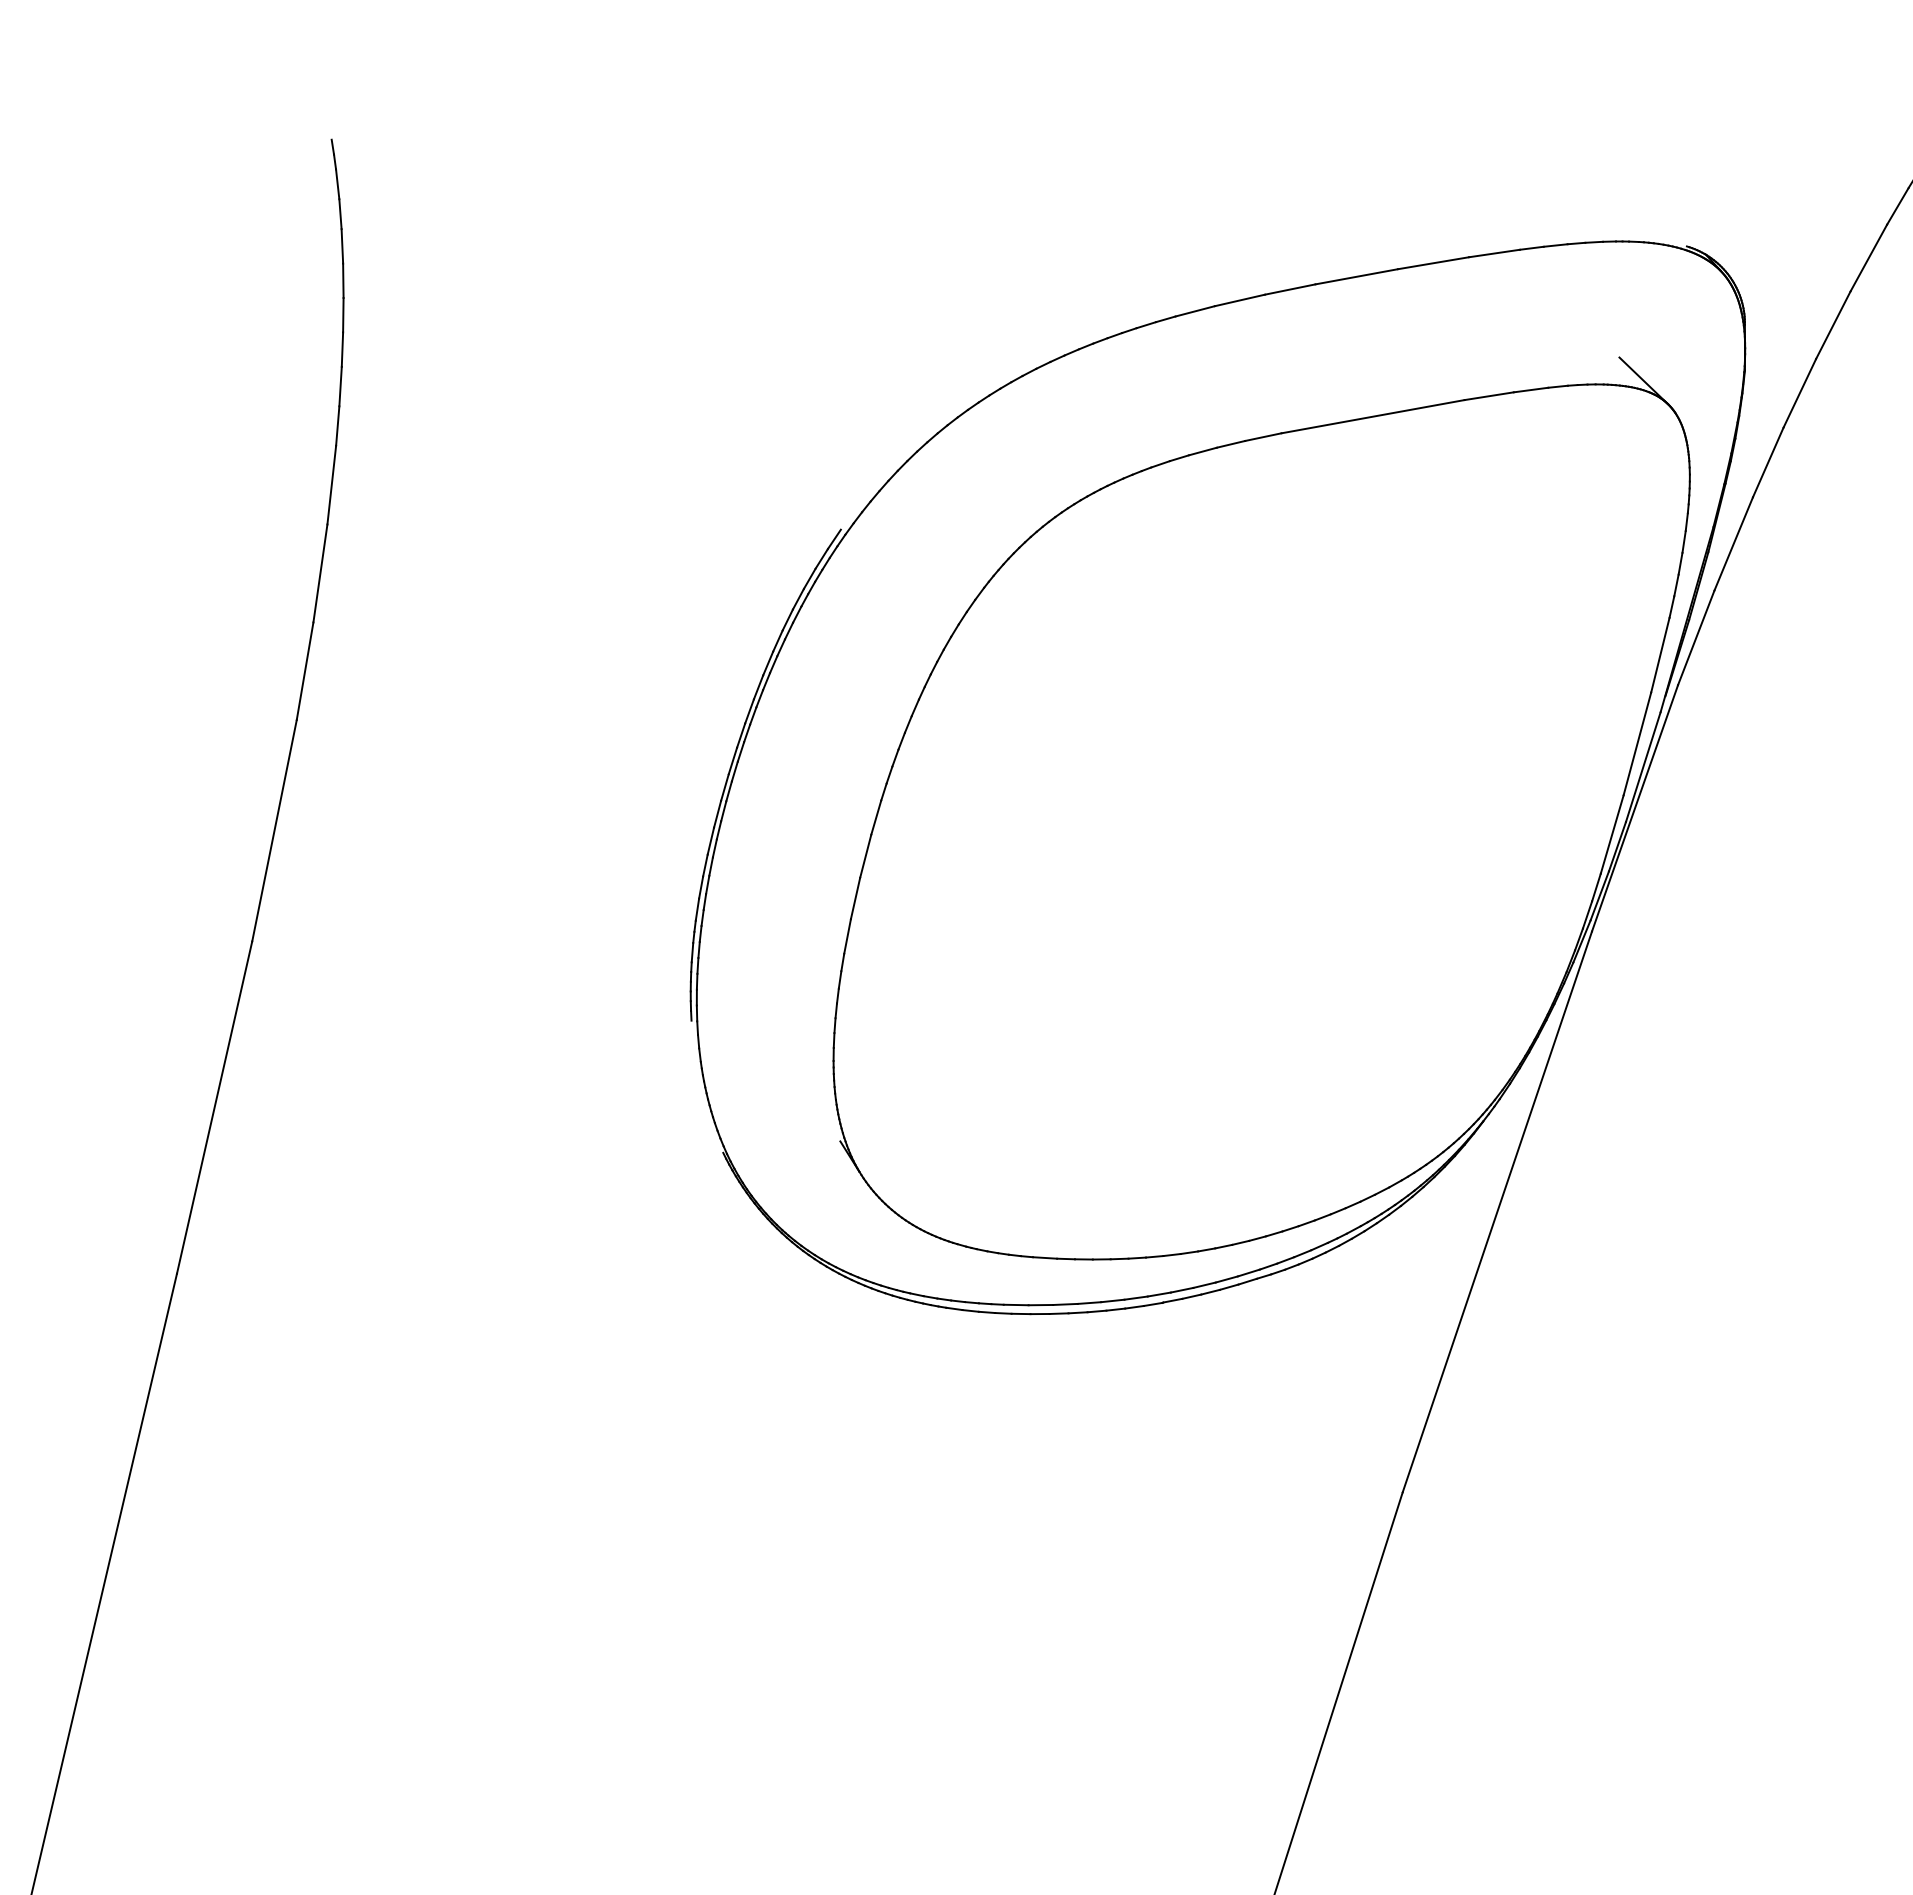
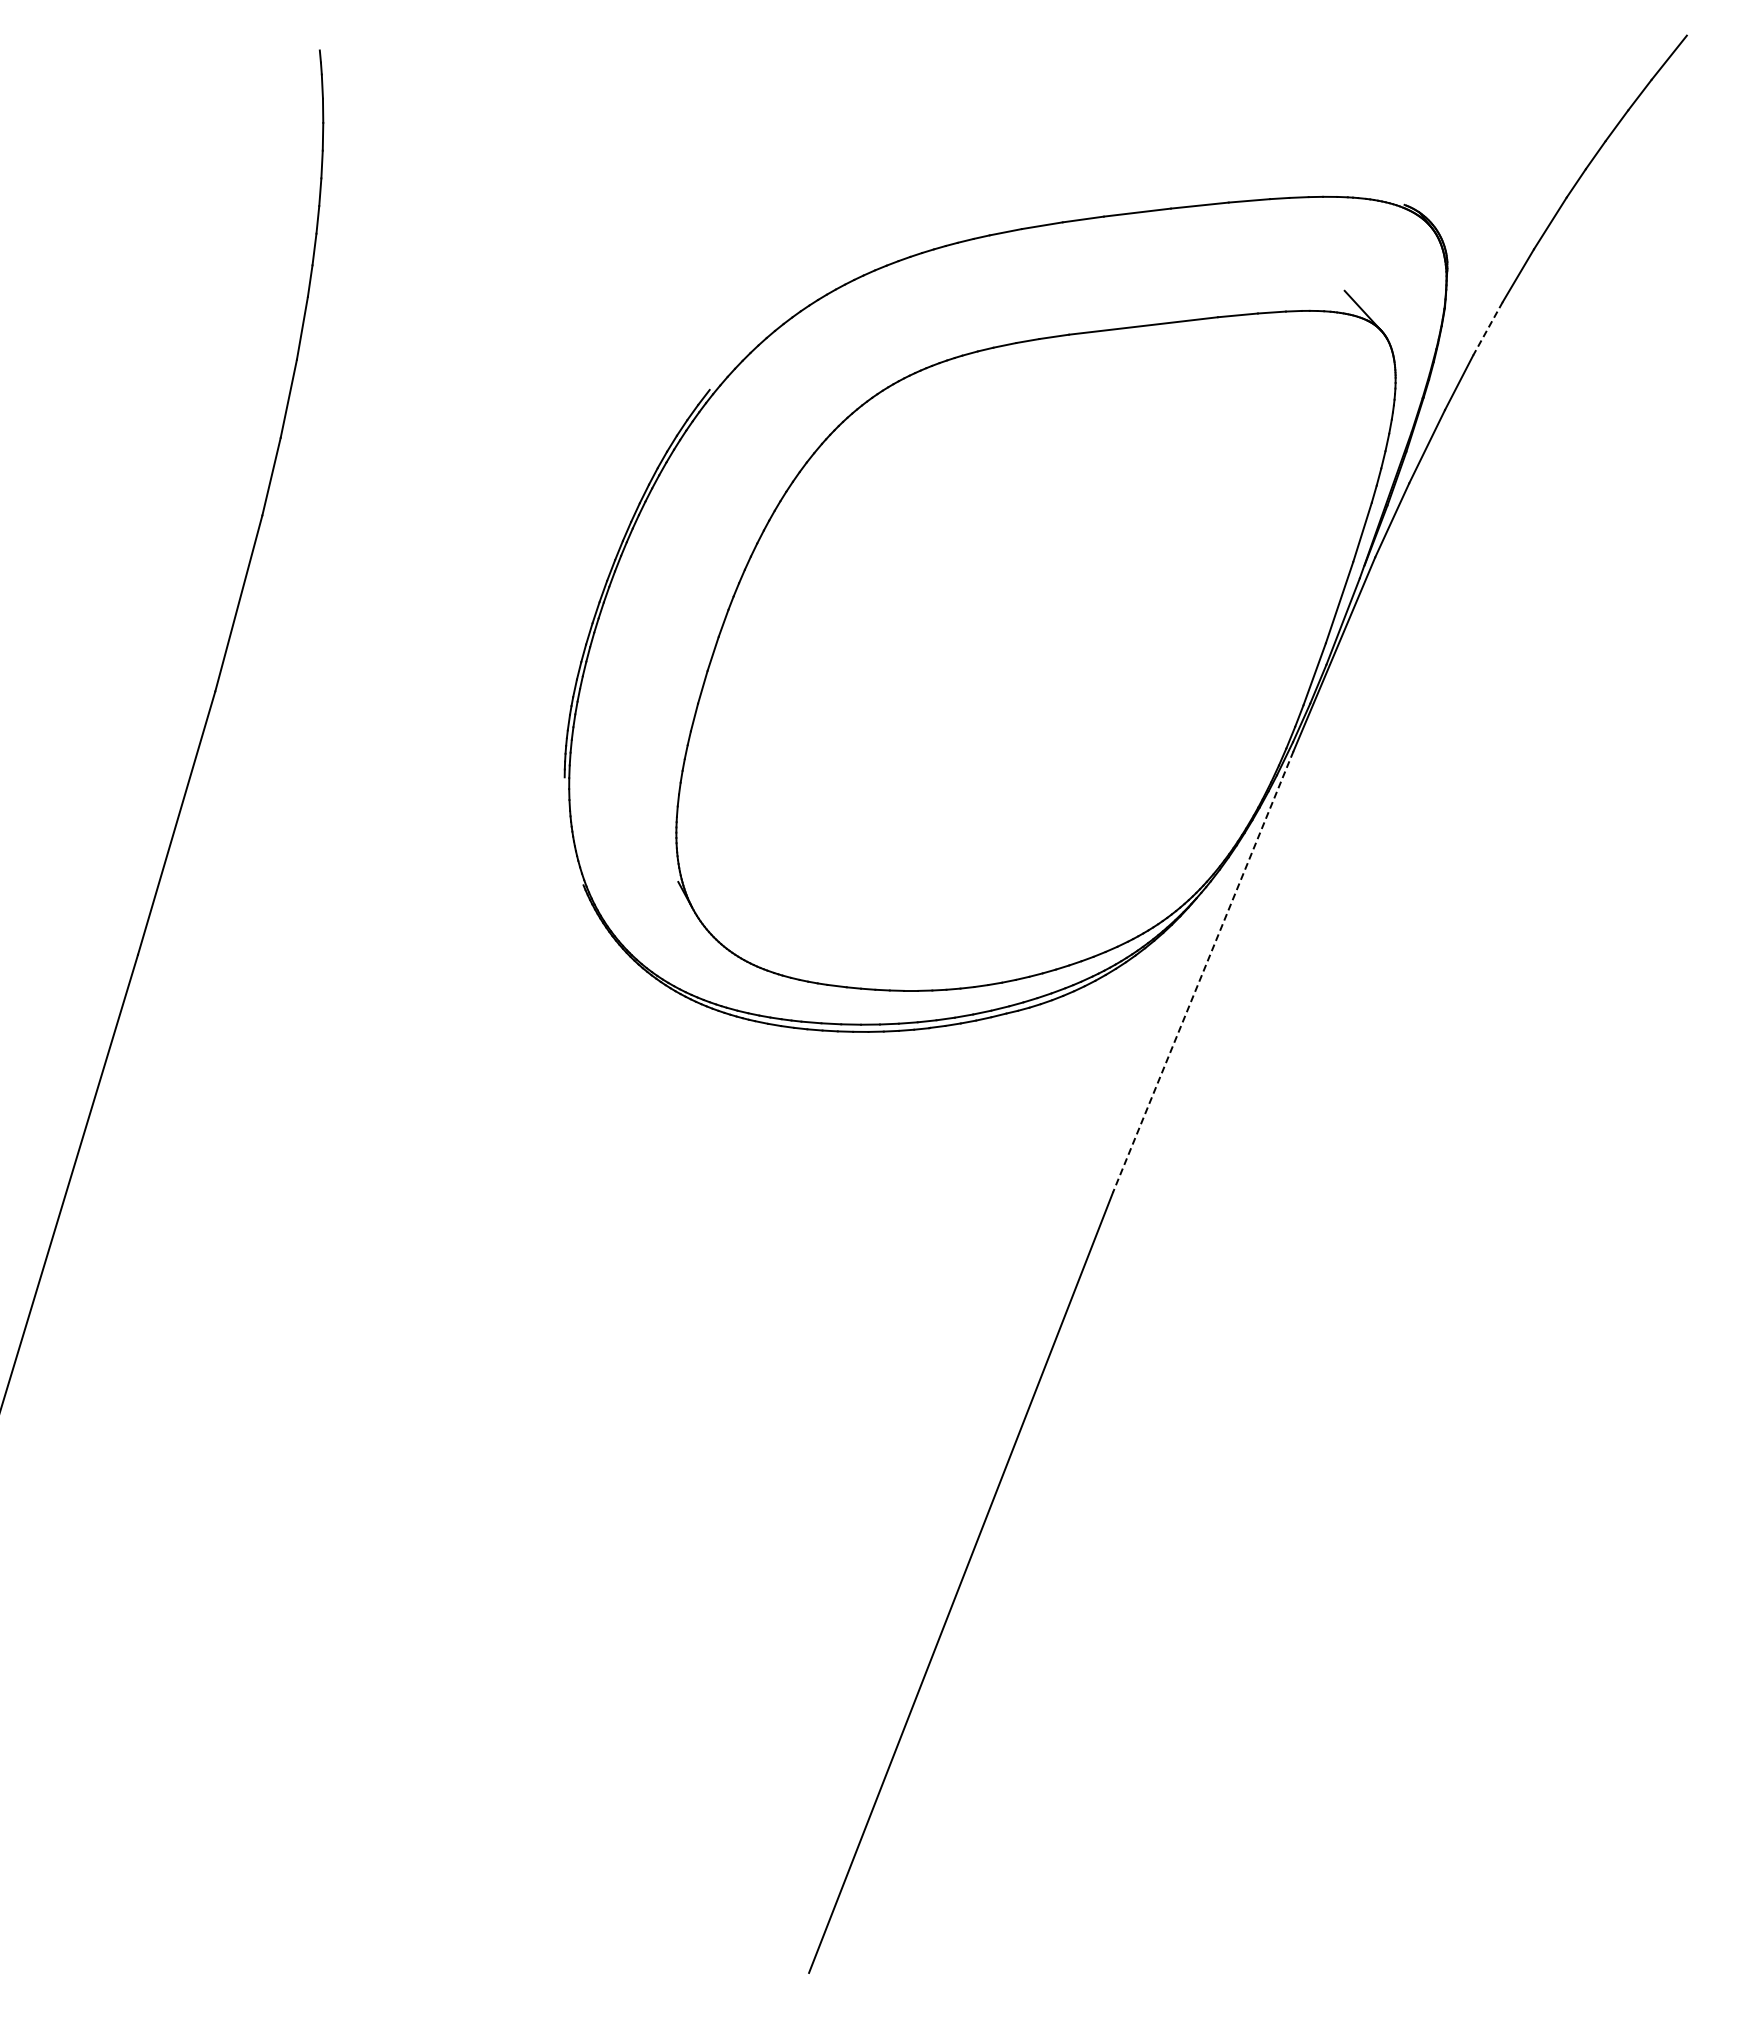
line: (1799, 393) -> (1487, 328), solid -> dashed
line: (1497, 1211) -> (1203, 971), solid -> dashed

